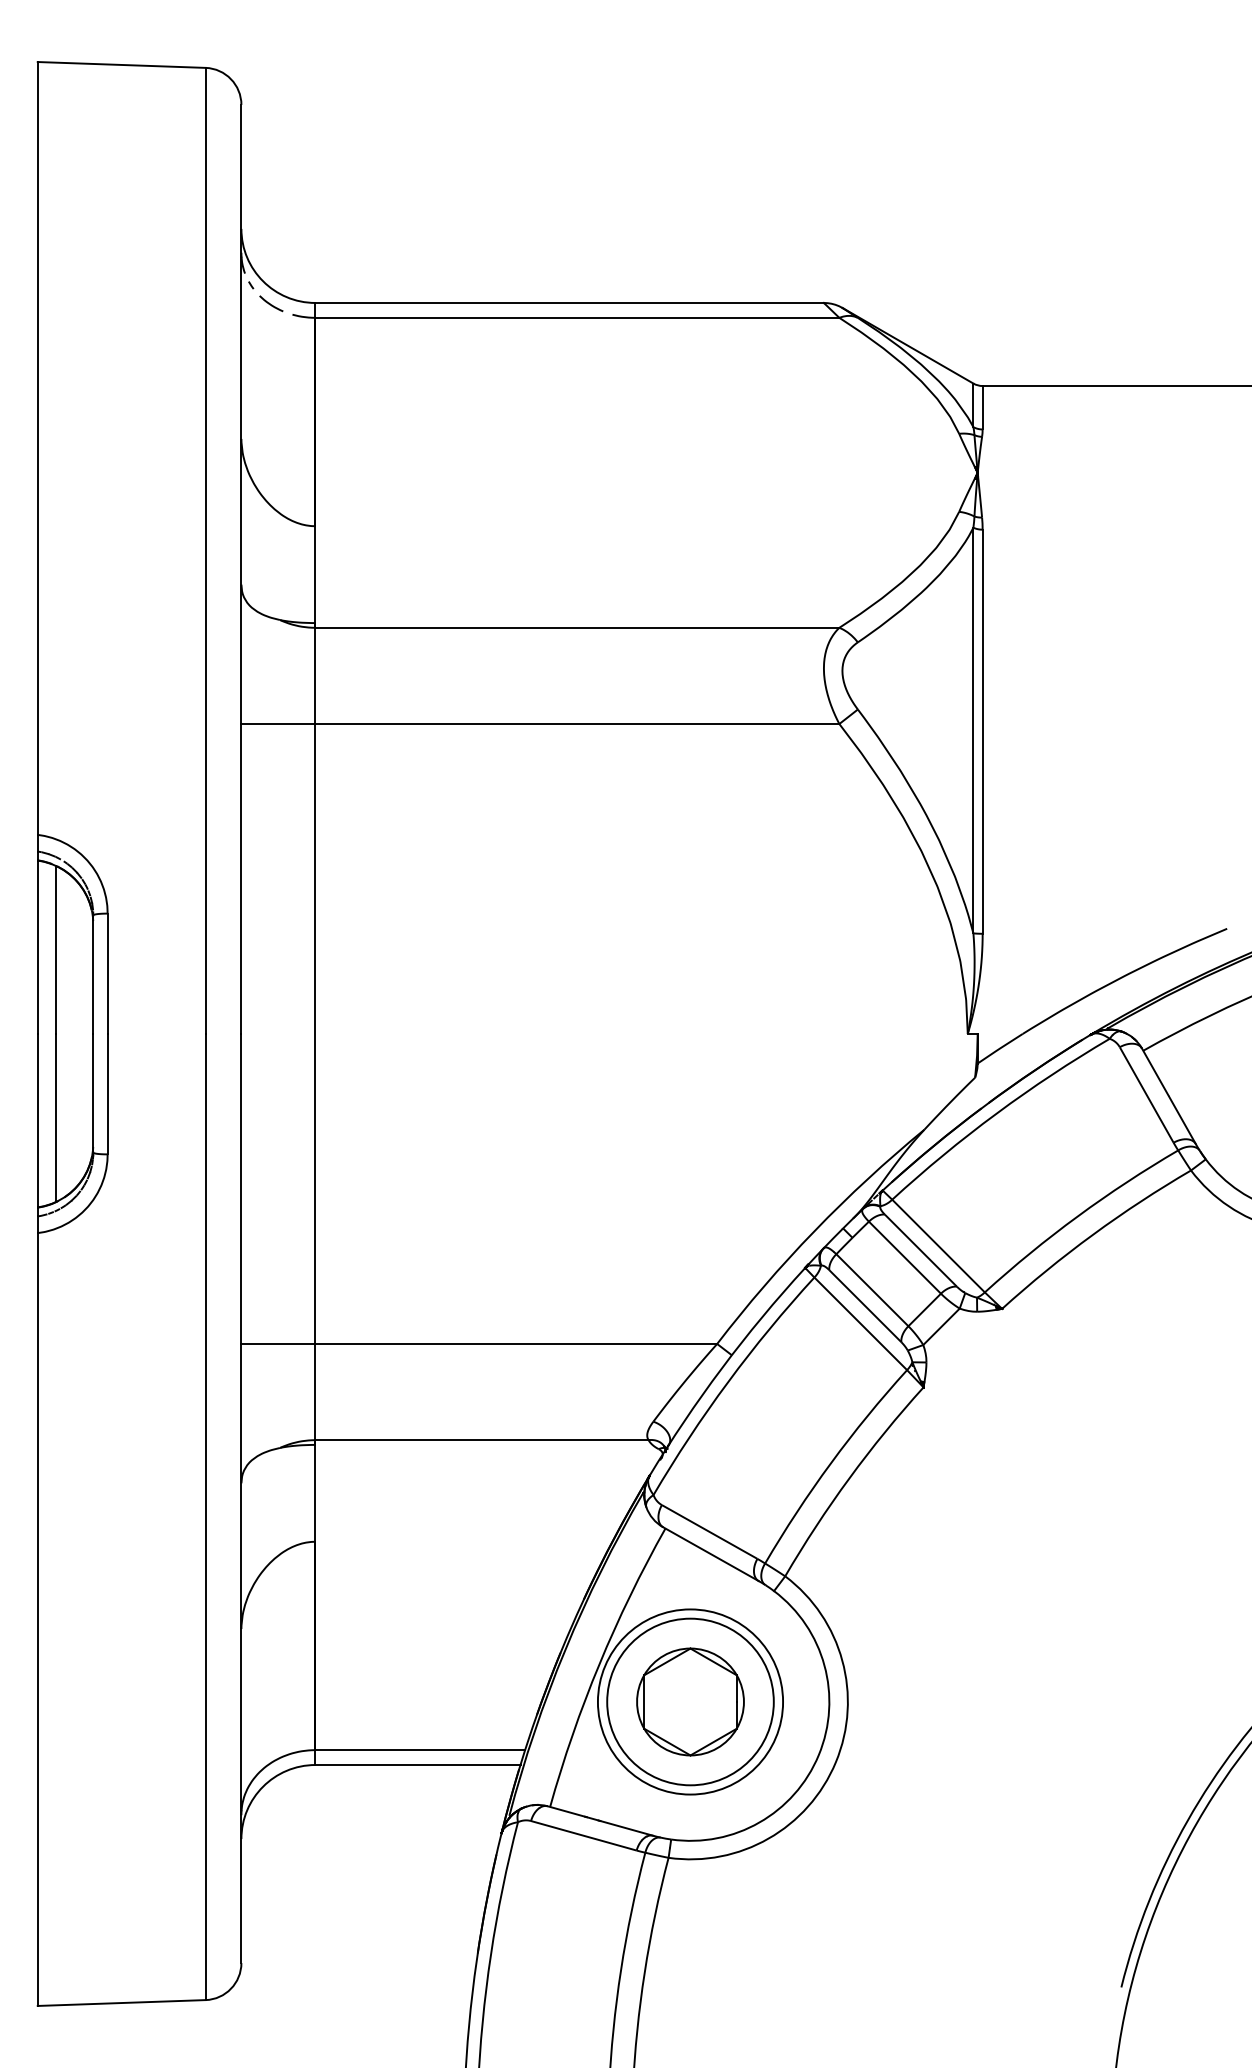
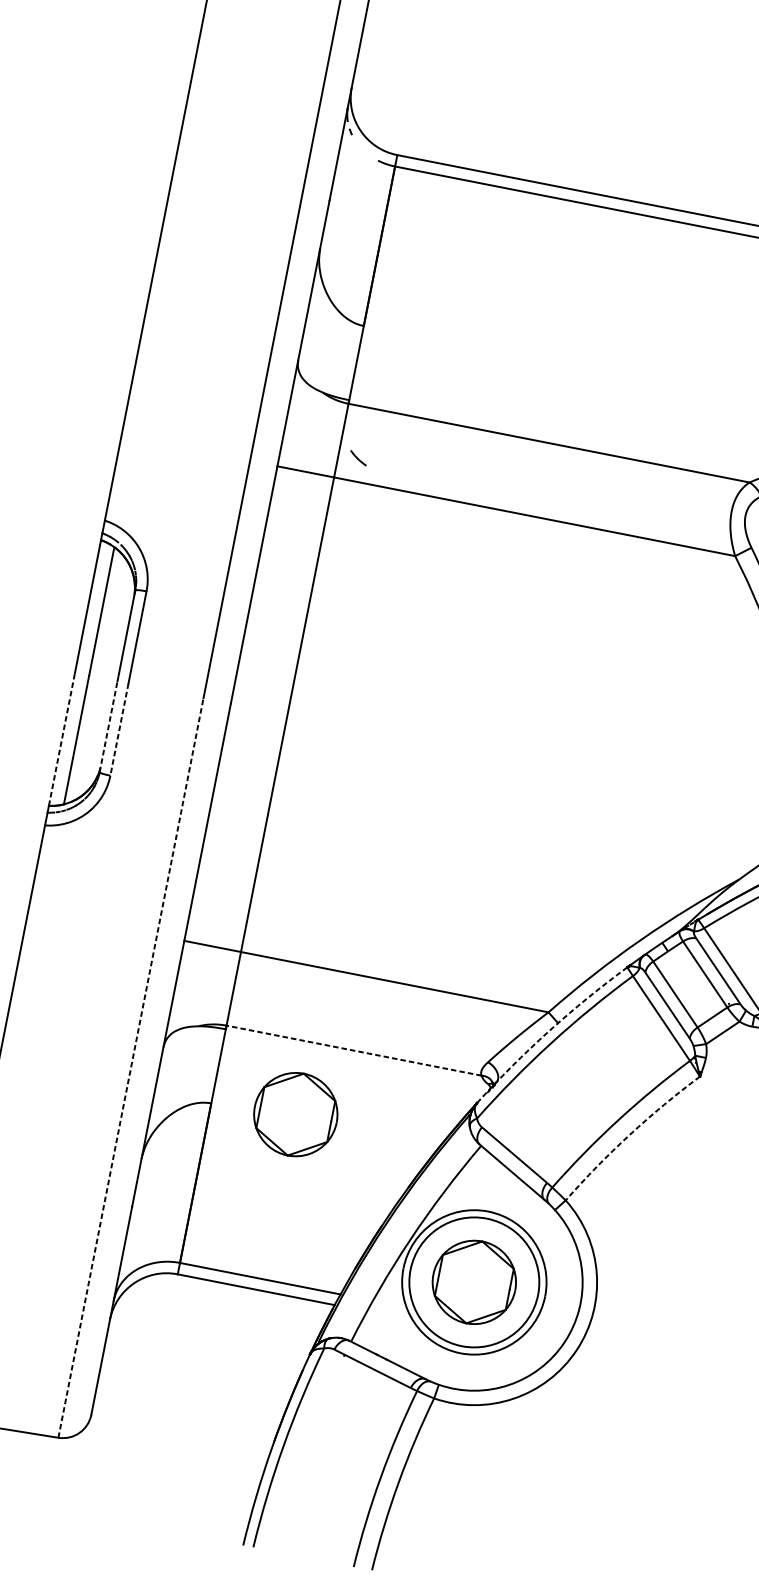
curve: (270, 303) -> (357, 457), moved
line: (93, 1092) -> (108, 726), solid -> dashed
line: (107, 1094) -> (119, 729), solid -> dashed
line: (37, 1120) -> (61, 739), solid -> dashed
arc: (721, 1368) -> (548, 1031), solid -> dashed
line: (482, 1440) -> (354, 1050), solid -> dashed
arc: (849, 1478) -> (629, 1135), solid -> dashed
line: (205, 1516) -> (130, 1067), solid -> dashed
part: (424, 1534) -> (295, 1114), added

